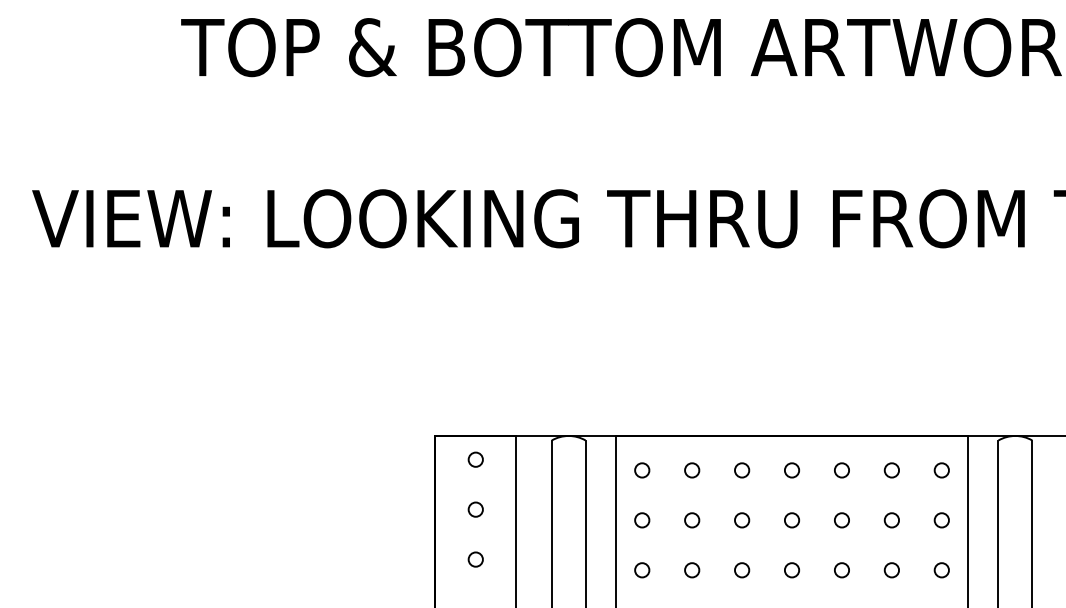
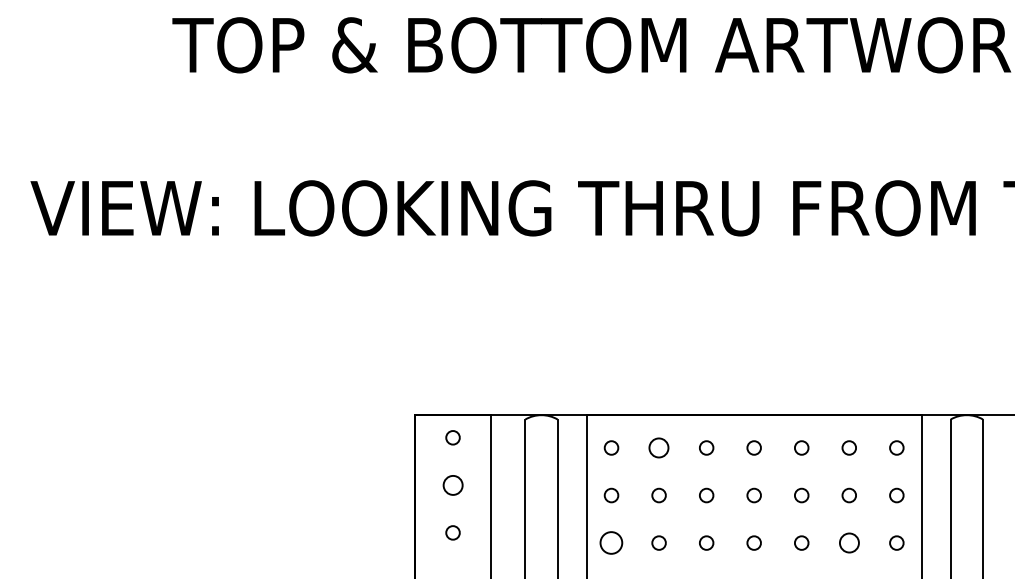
circle: (692, 470) -> (659, 448), size x1.4
circle: (475, 509) -> (452, 485), size x1.4
circle: (642, 570) -> (611, 543), size x1.6
circle: (891, 570) -> (848, 543), size x1.4

